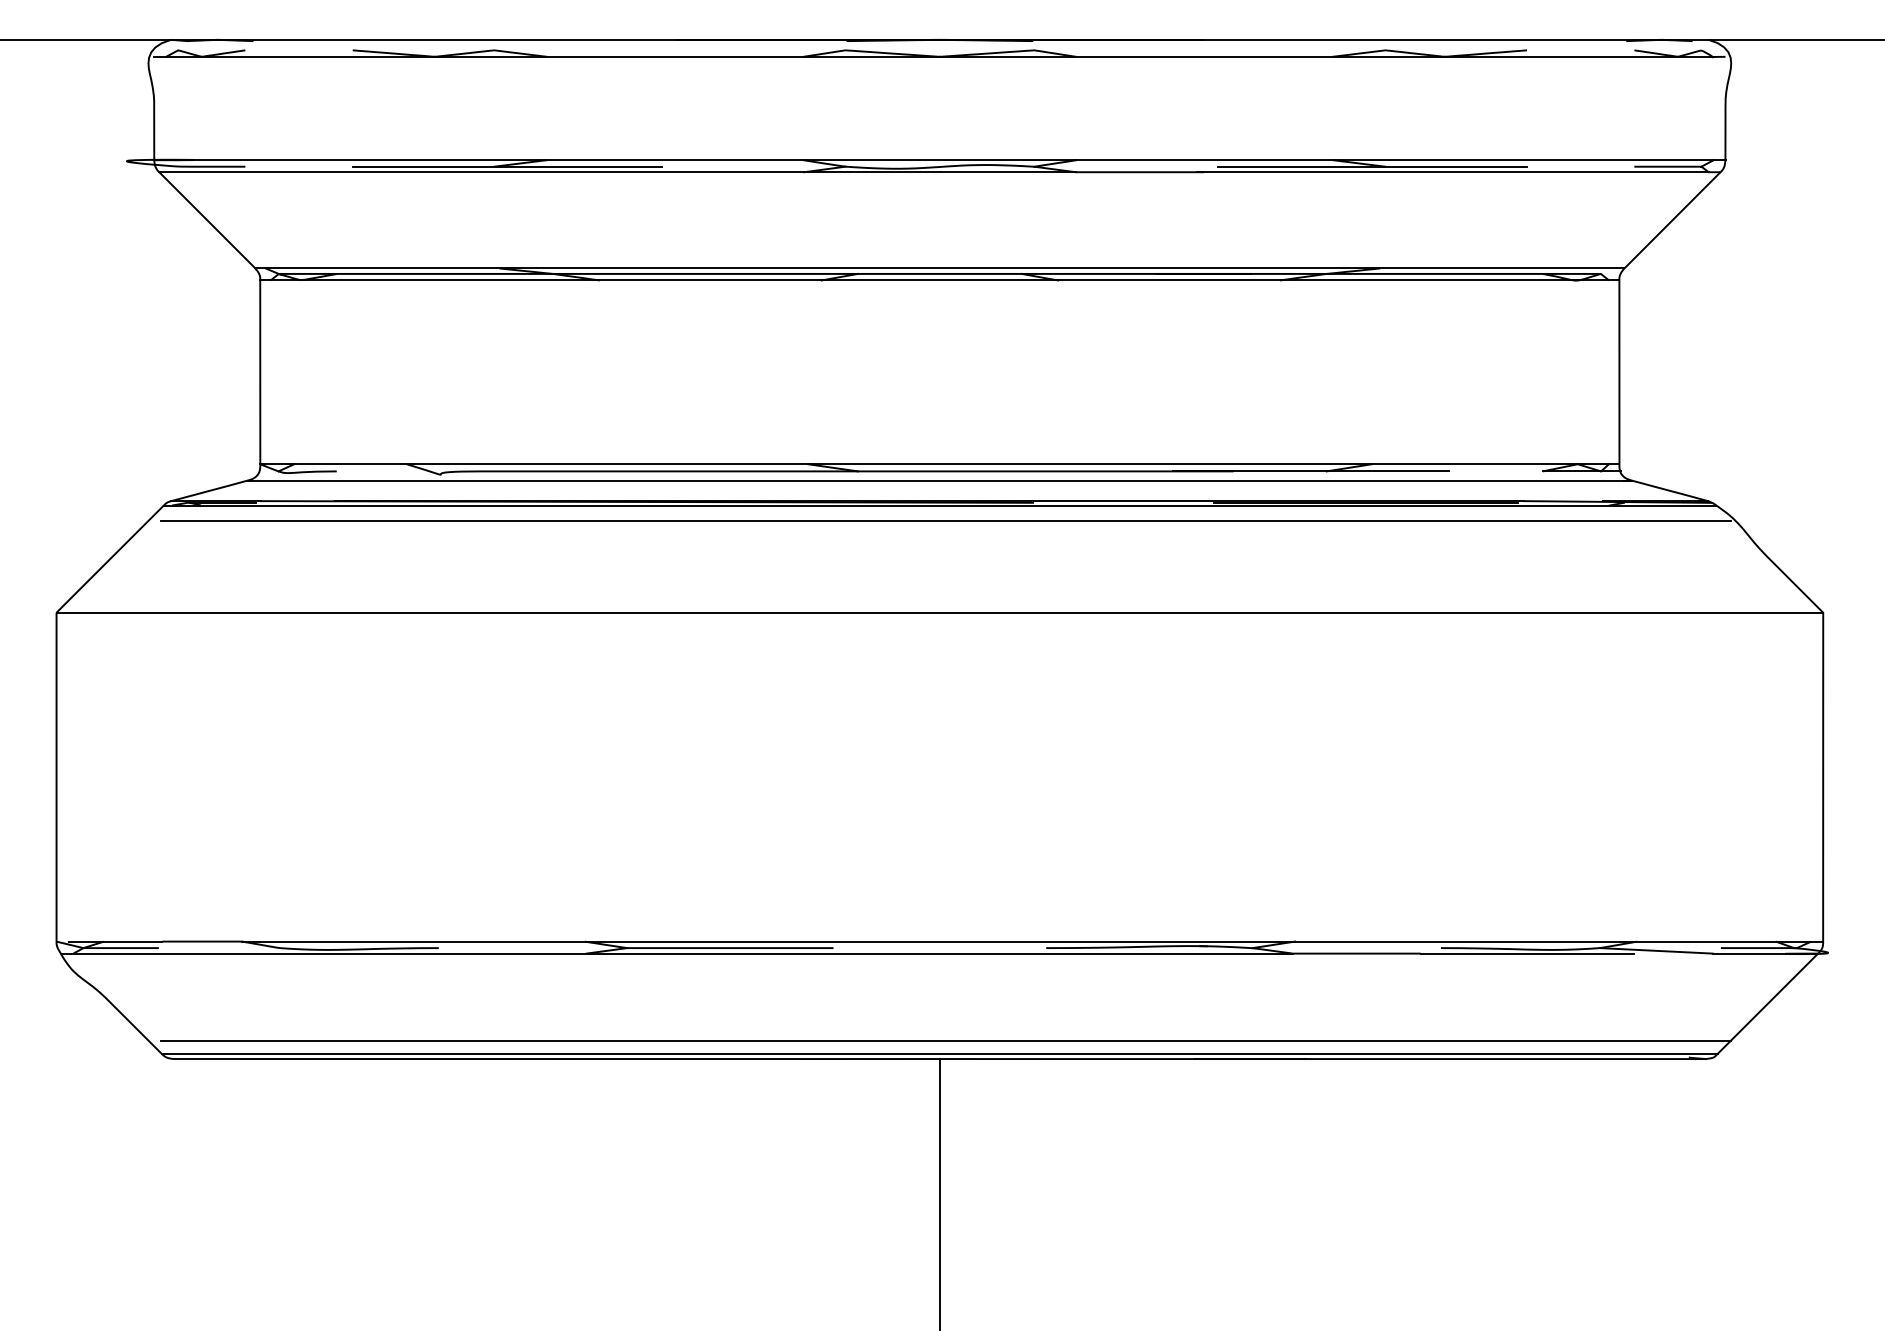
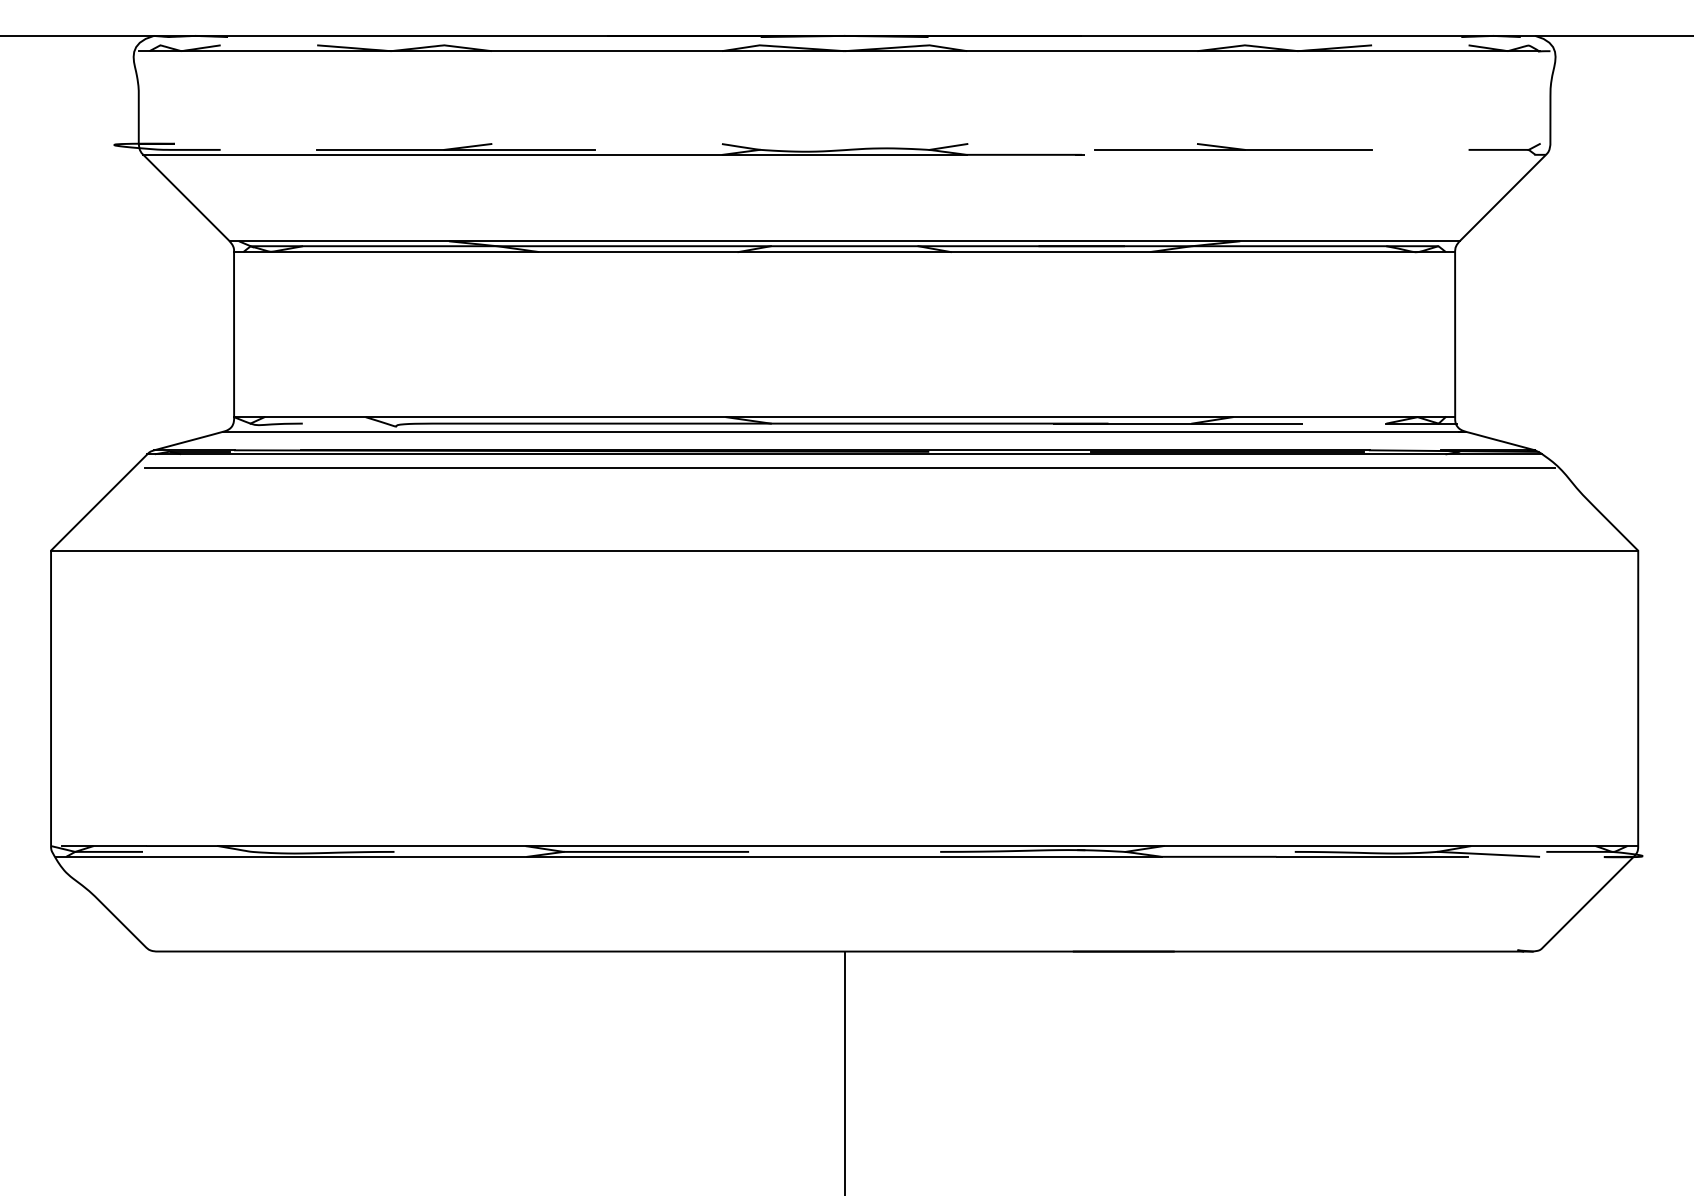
line: (945, 160) -> (849, 144), removed
line: (1457, 172) -> (1309, 155), removed
line: (1759, 953) -> (1580, 856), removed
line: (945, 1040) -> (849, 934), removed
line: (939, 1054) -> (844, 947), removed

